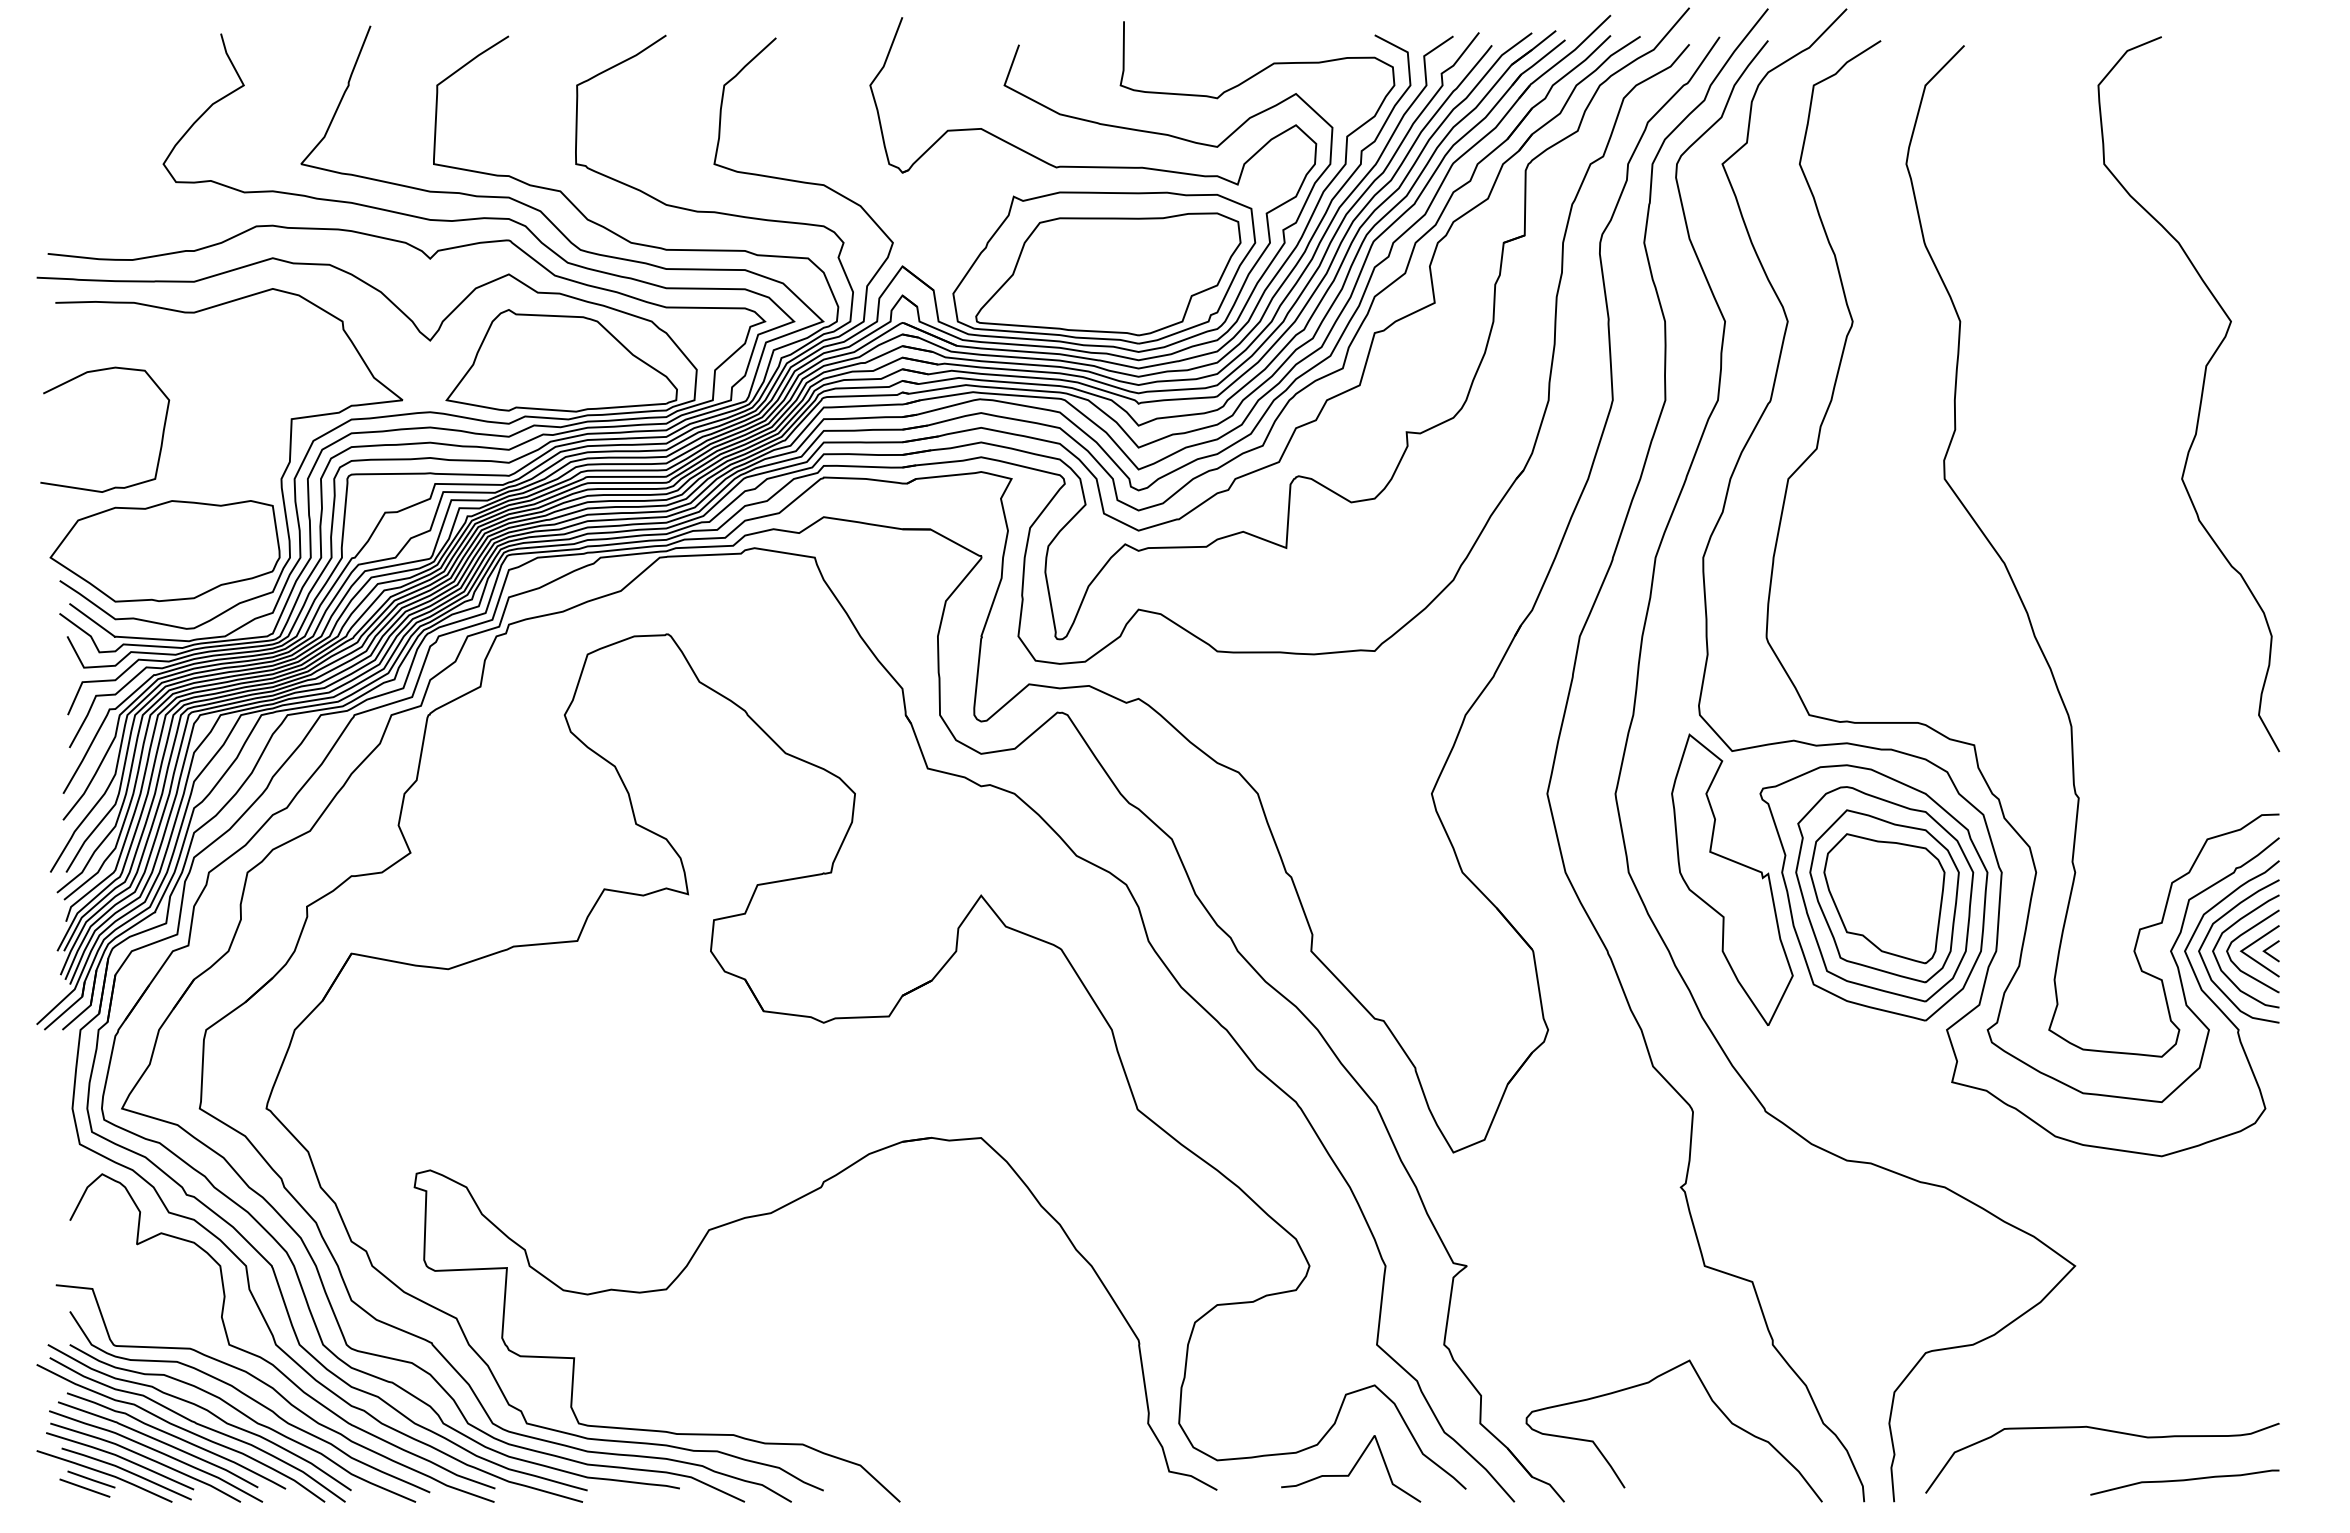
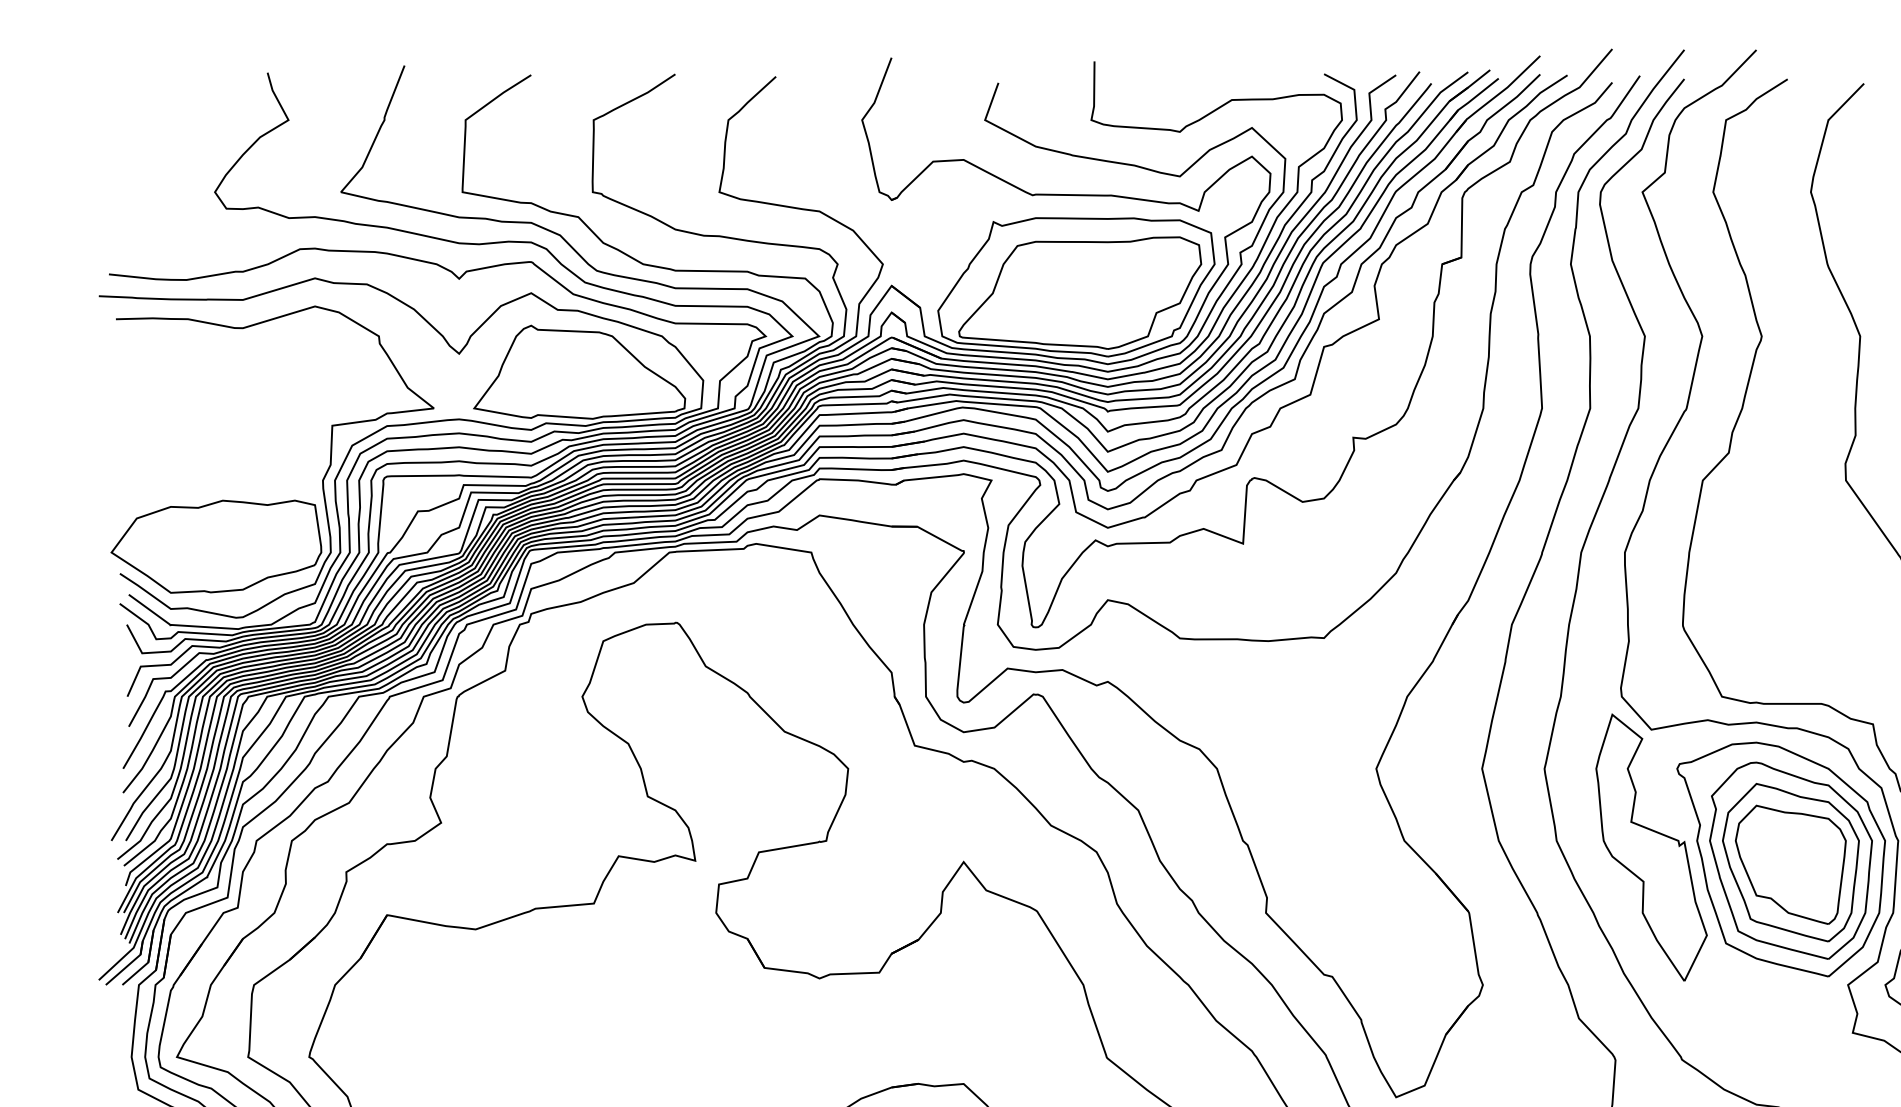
curve: (161, 437) -> (213, 442), removed

